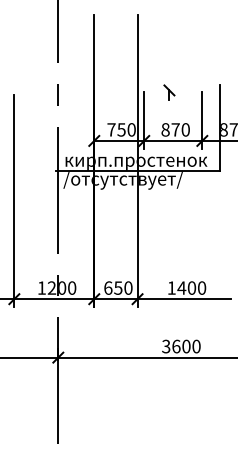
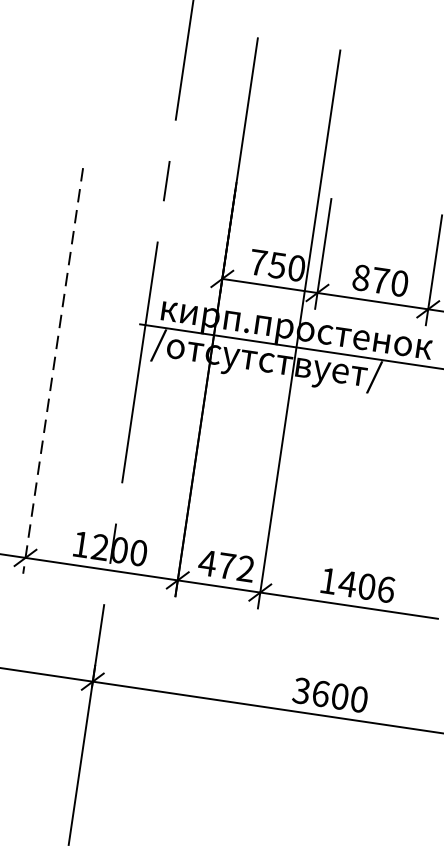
part: (169, 92) -> (379, 207), removed
line: (14, 201) -> (53, 371), solid -> dashed
text: (117, 287) -> (225, 564), 650 -> 472
text: (202, 287) -> (387, 588), 1400 -> 1406

